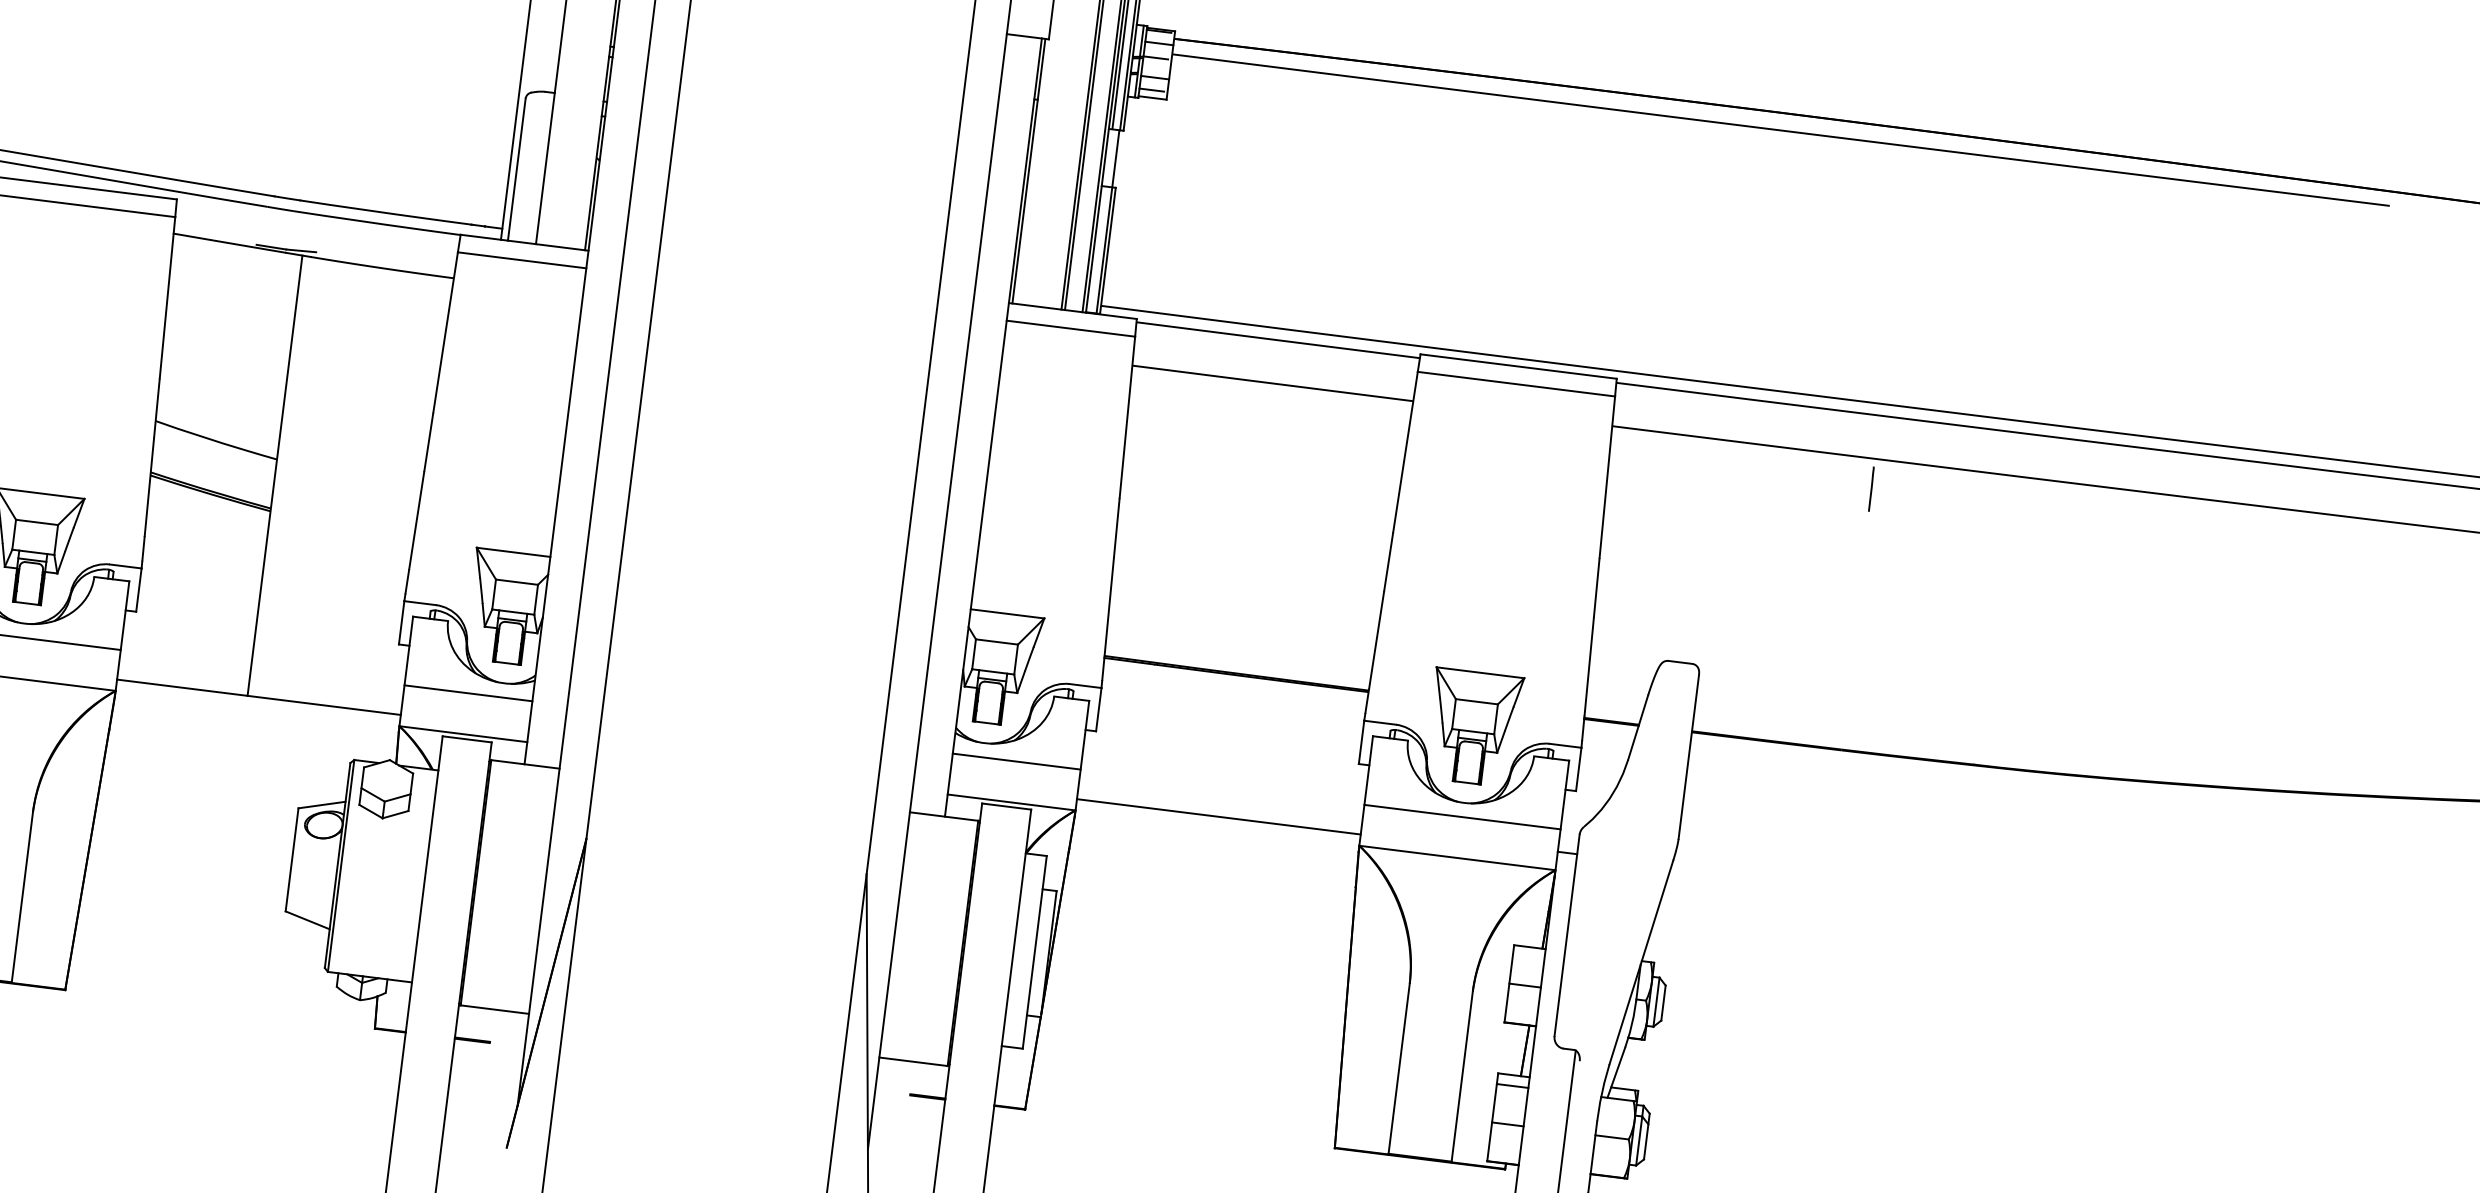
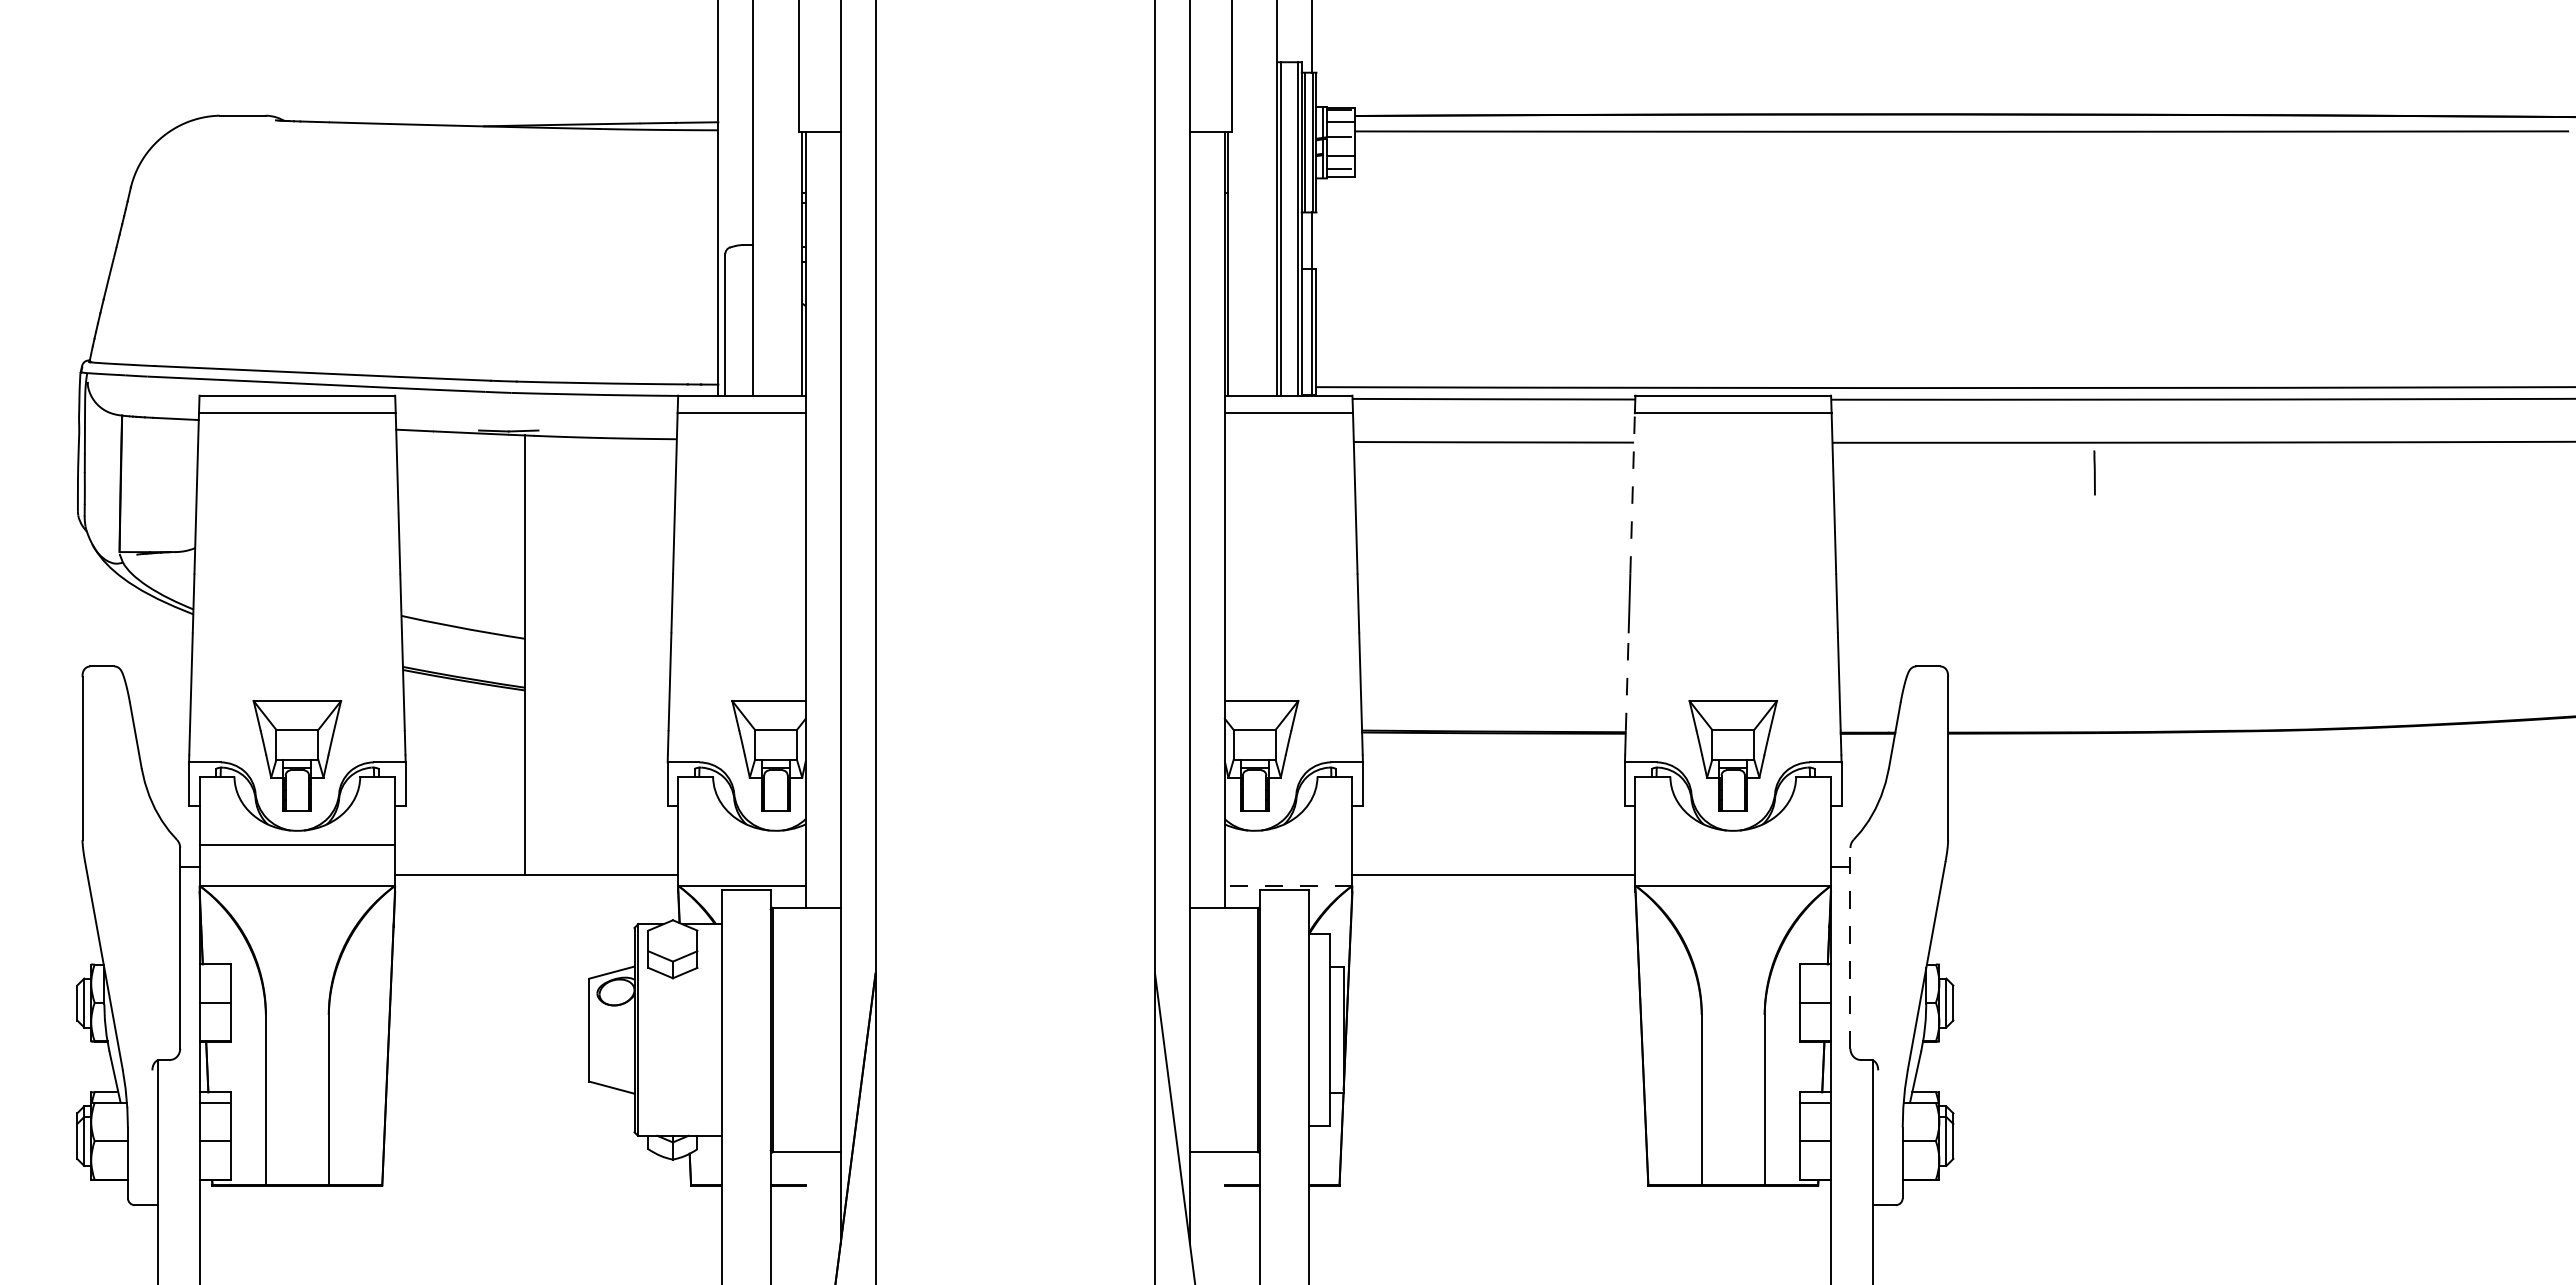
line: (1405, 451) -> (1632, 492), solid -> dashed
line: (1376, 639) -> (1627, 681), solid -> dashed
line: (467, 693) -> (741, 845), removed
line: (1016, 762) -> (1288, 845), removed
line: (1011, 802) -> (1288, 885), solid -> dashed
line: (1462, 817) -> (1733, 845), removed
line: (1567, 934) -> (1850, 947), solid -> dashed

